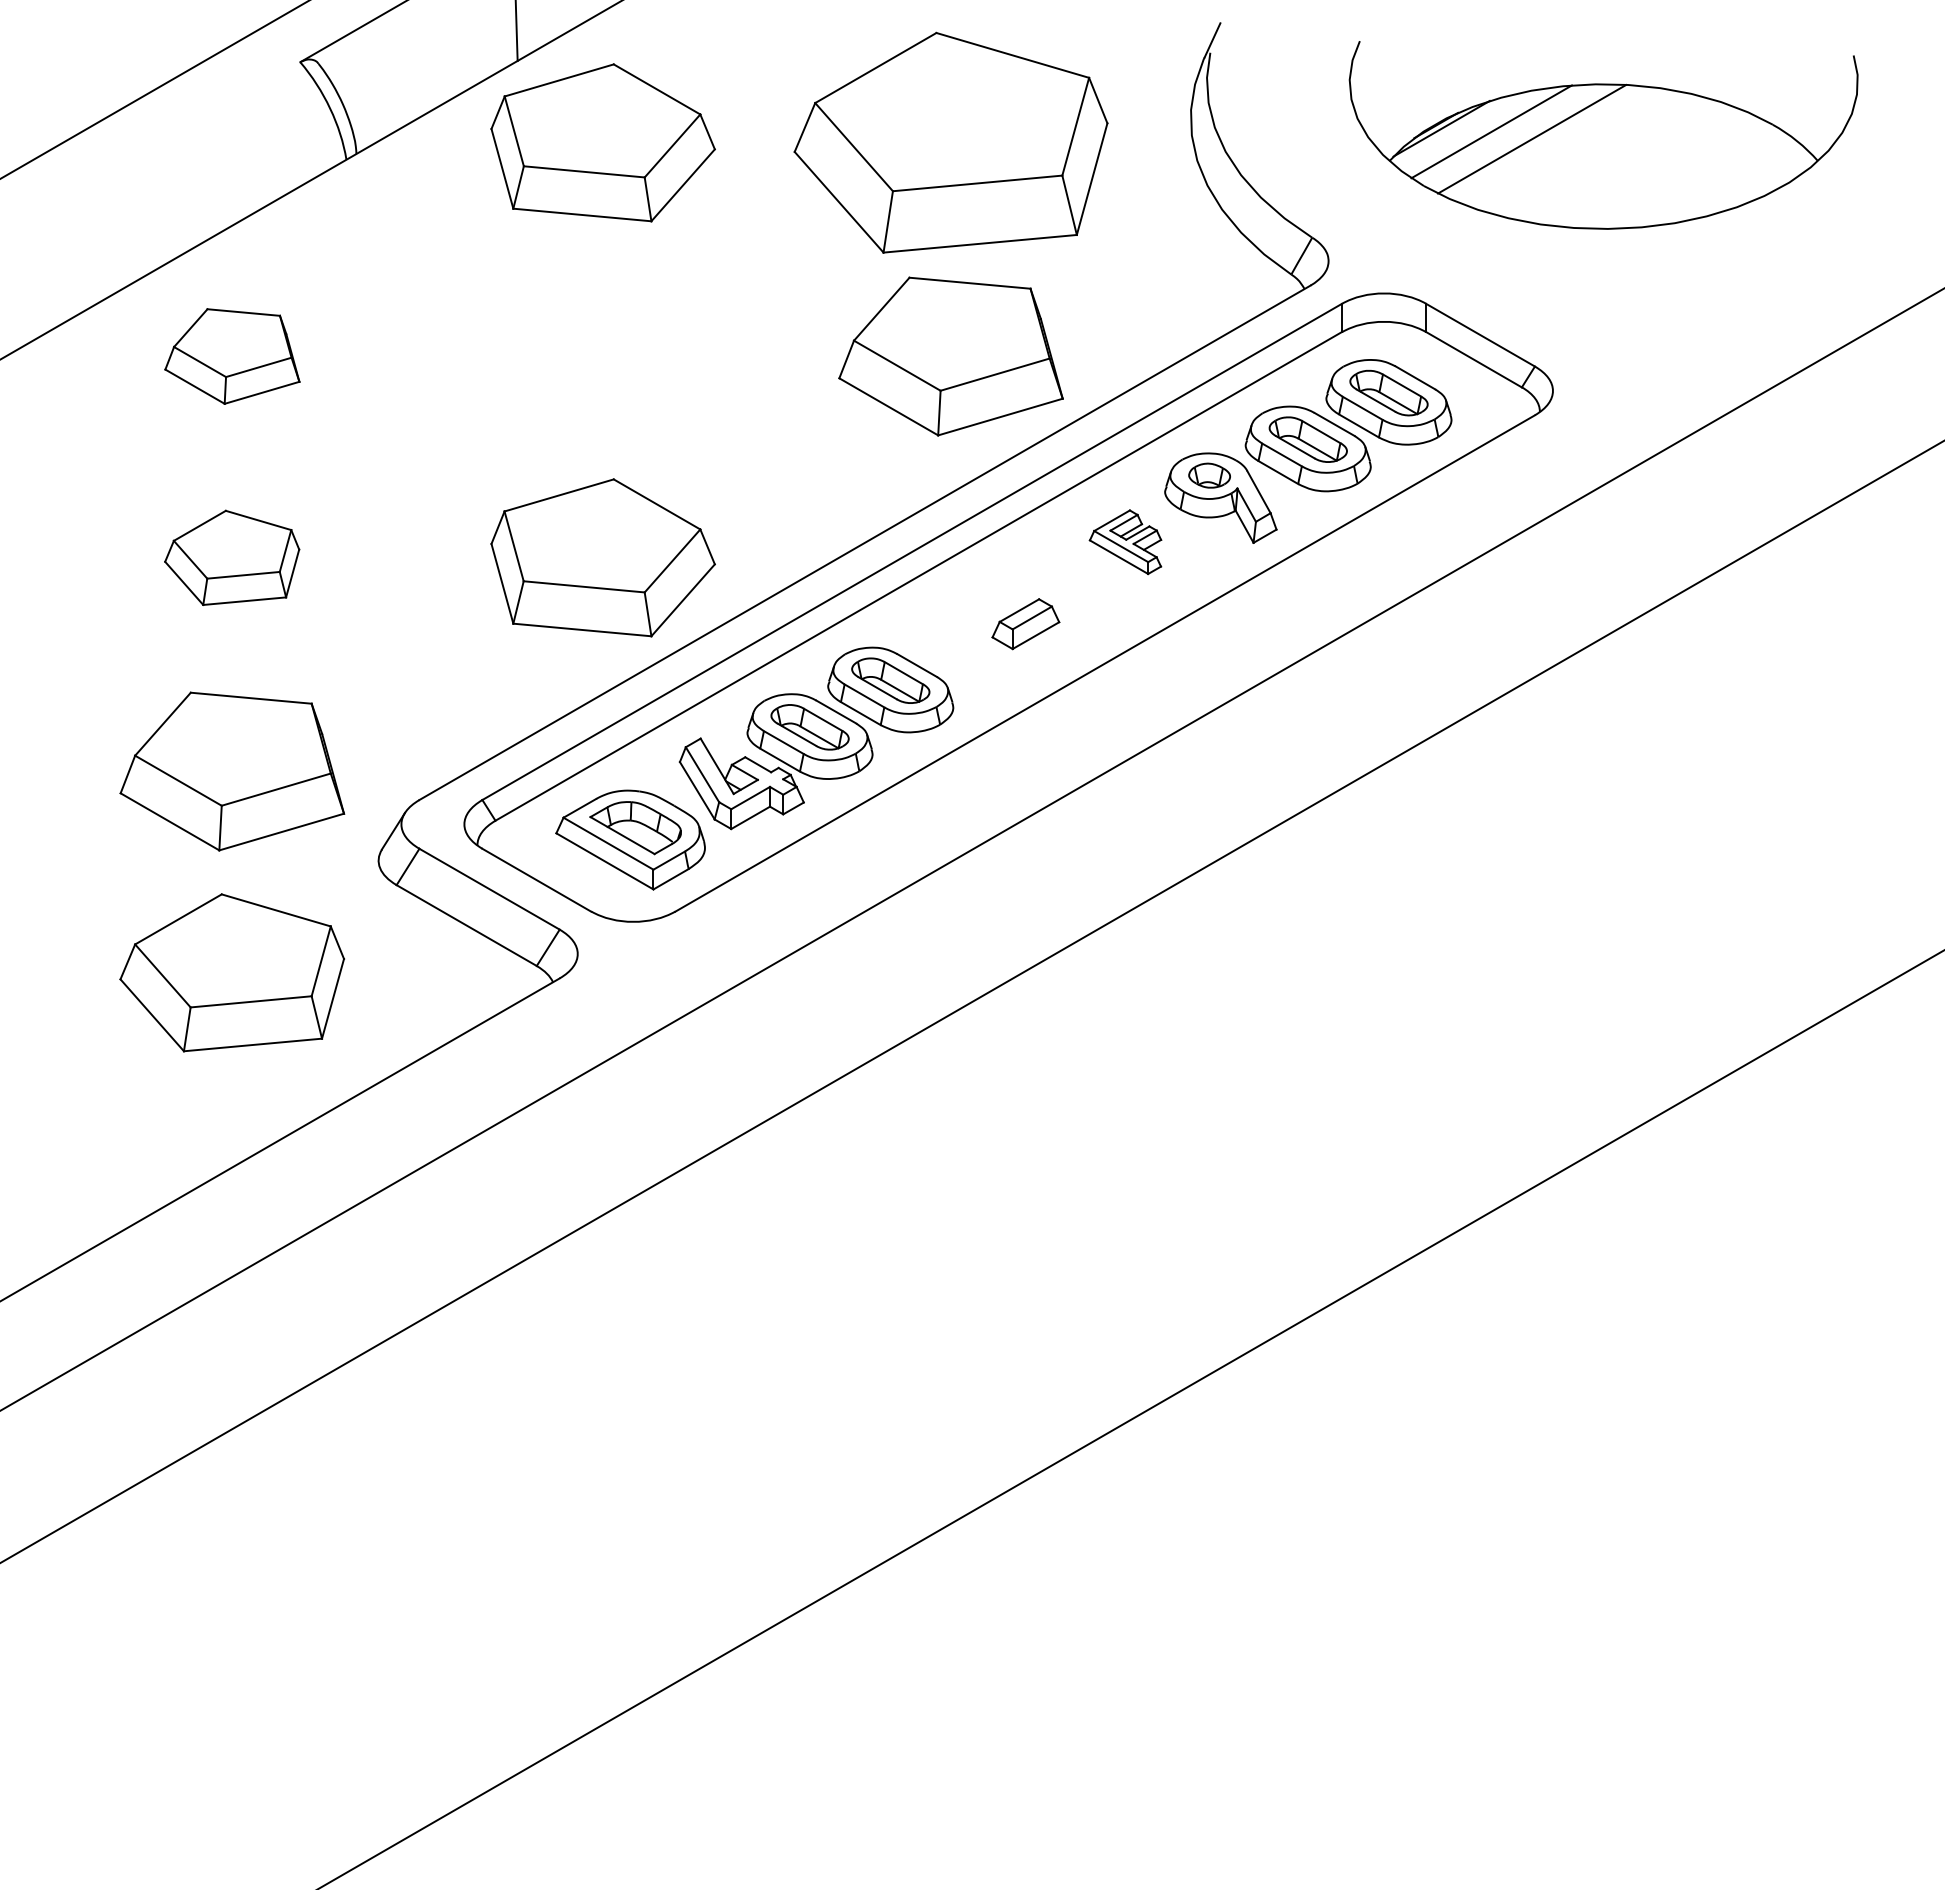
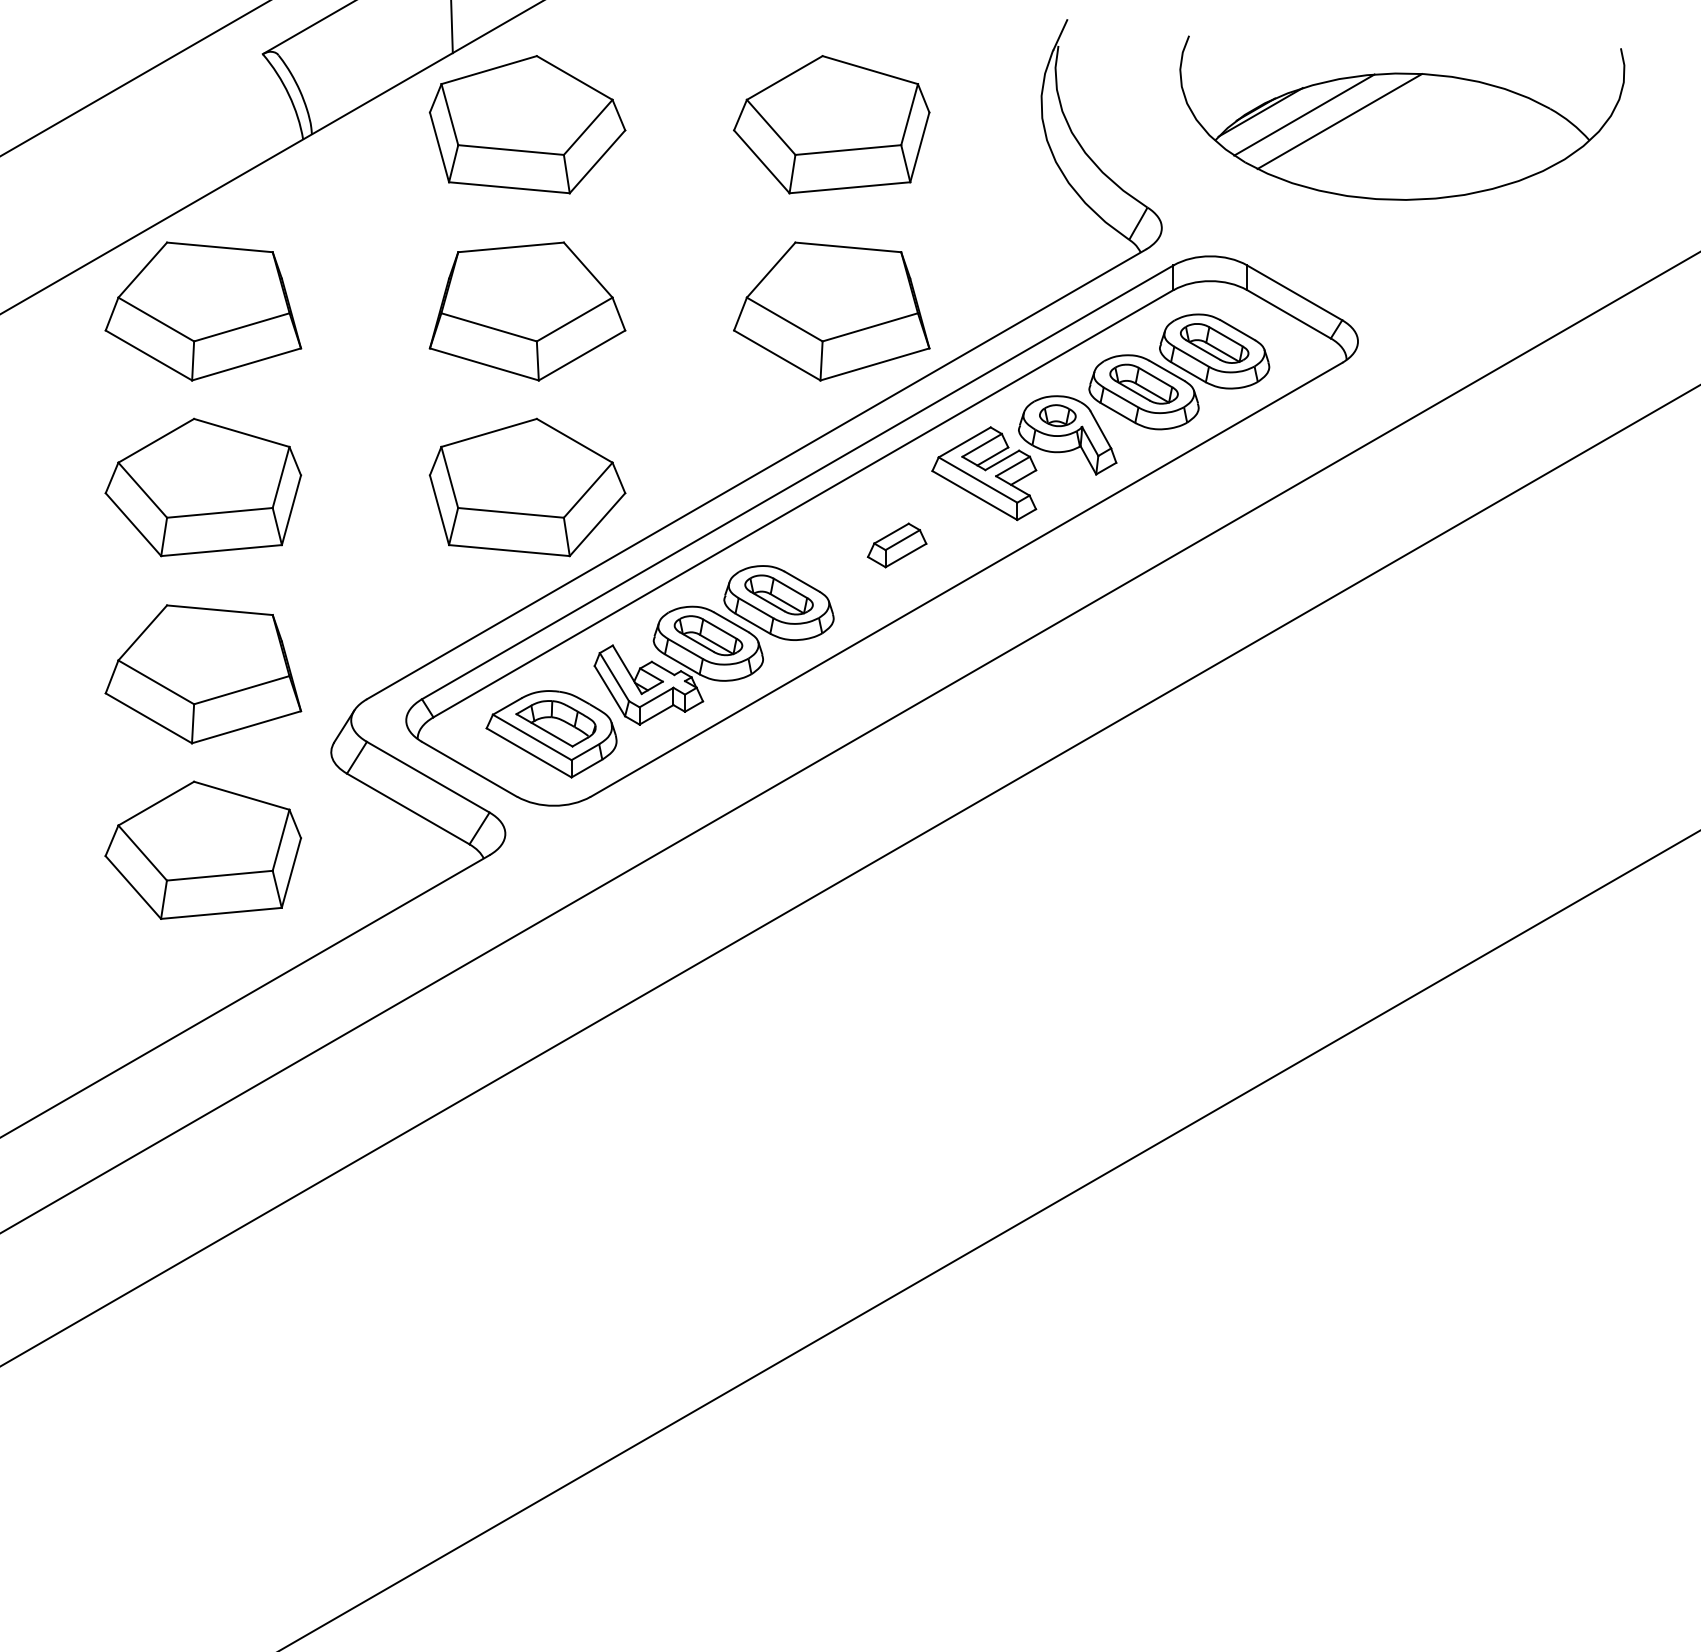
part: (950, 142) -> (831, 124), size x0.71
part: (232, 356) -> (203, 311), size x1.67
part: (602, 356) -> (527, 311), added
part: (1125, 542) -> (984, 474), size x1.67
part: (231, 557) -> (202, 487), size x1.67

